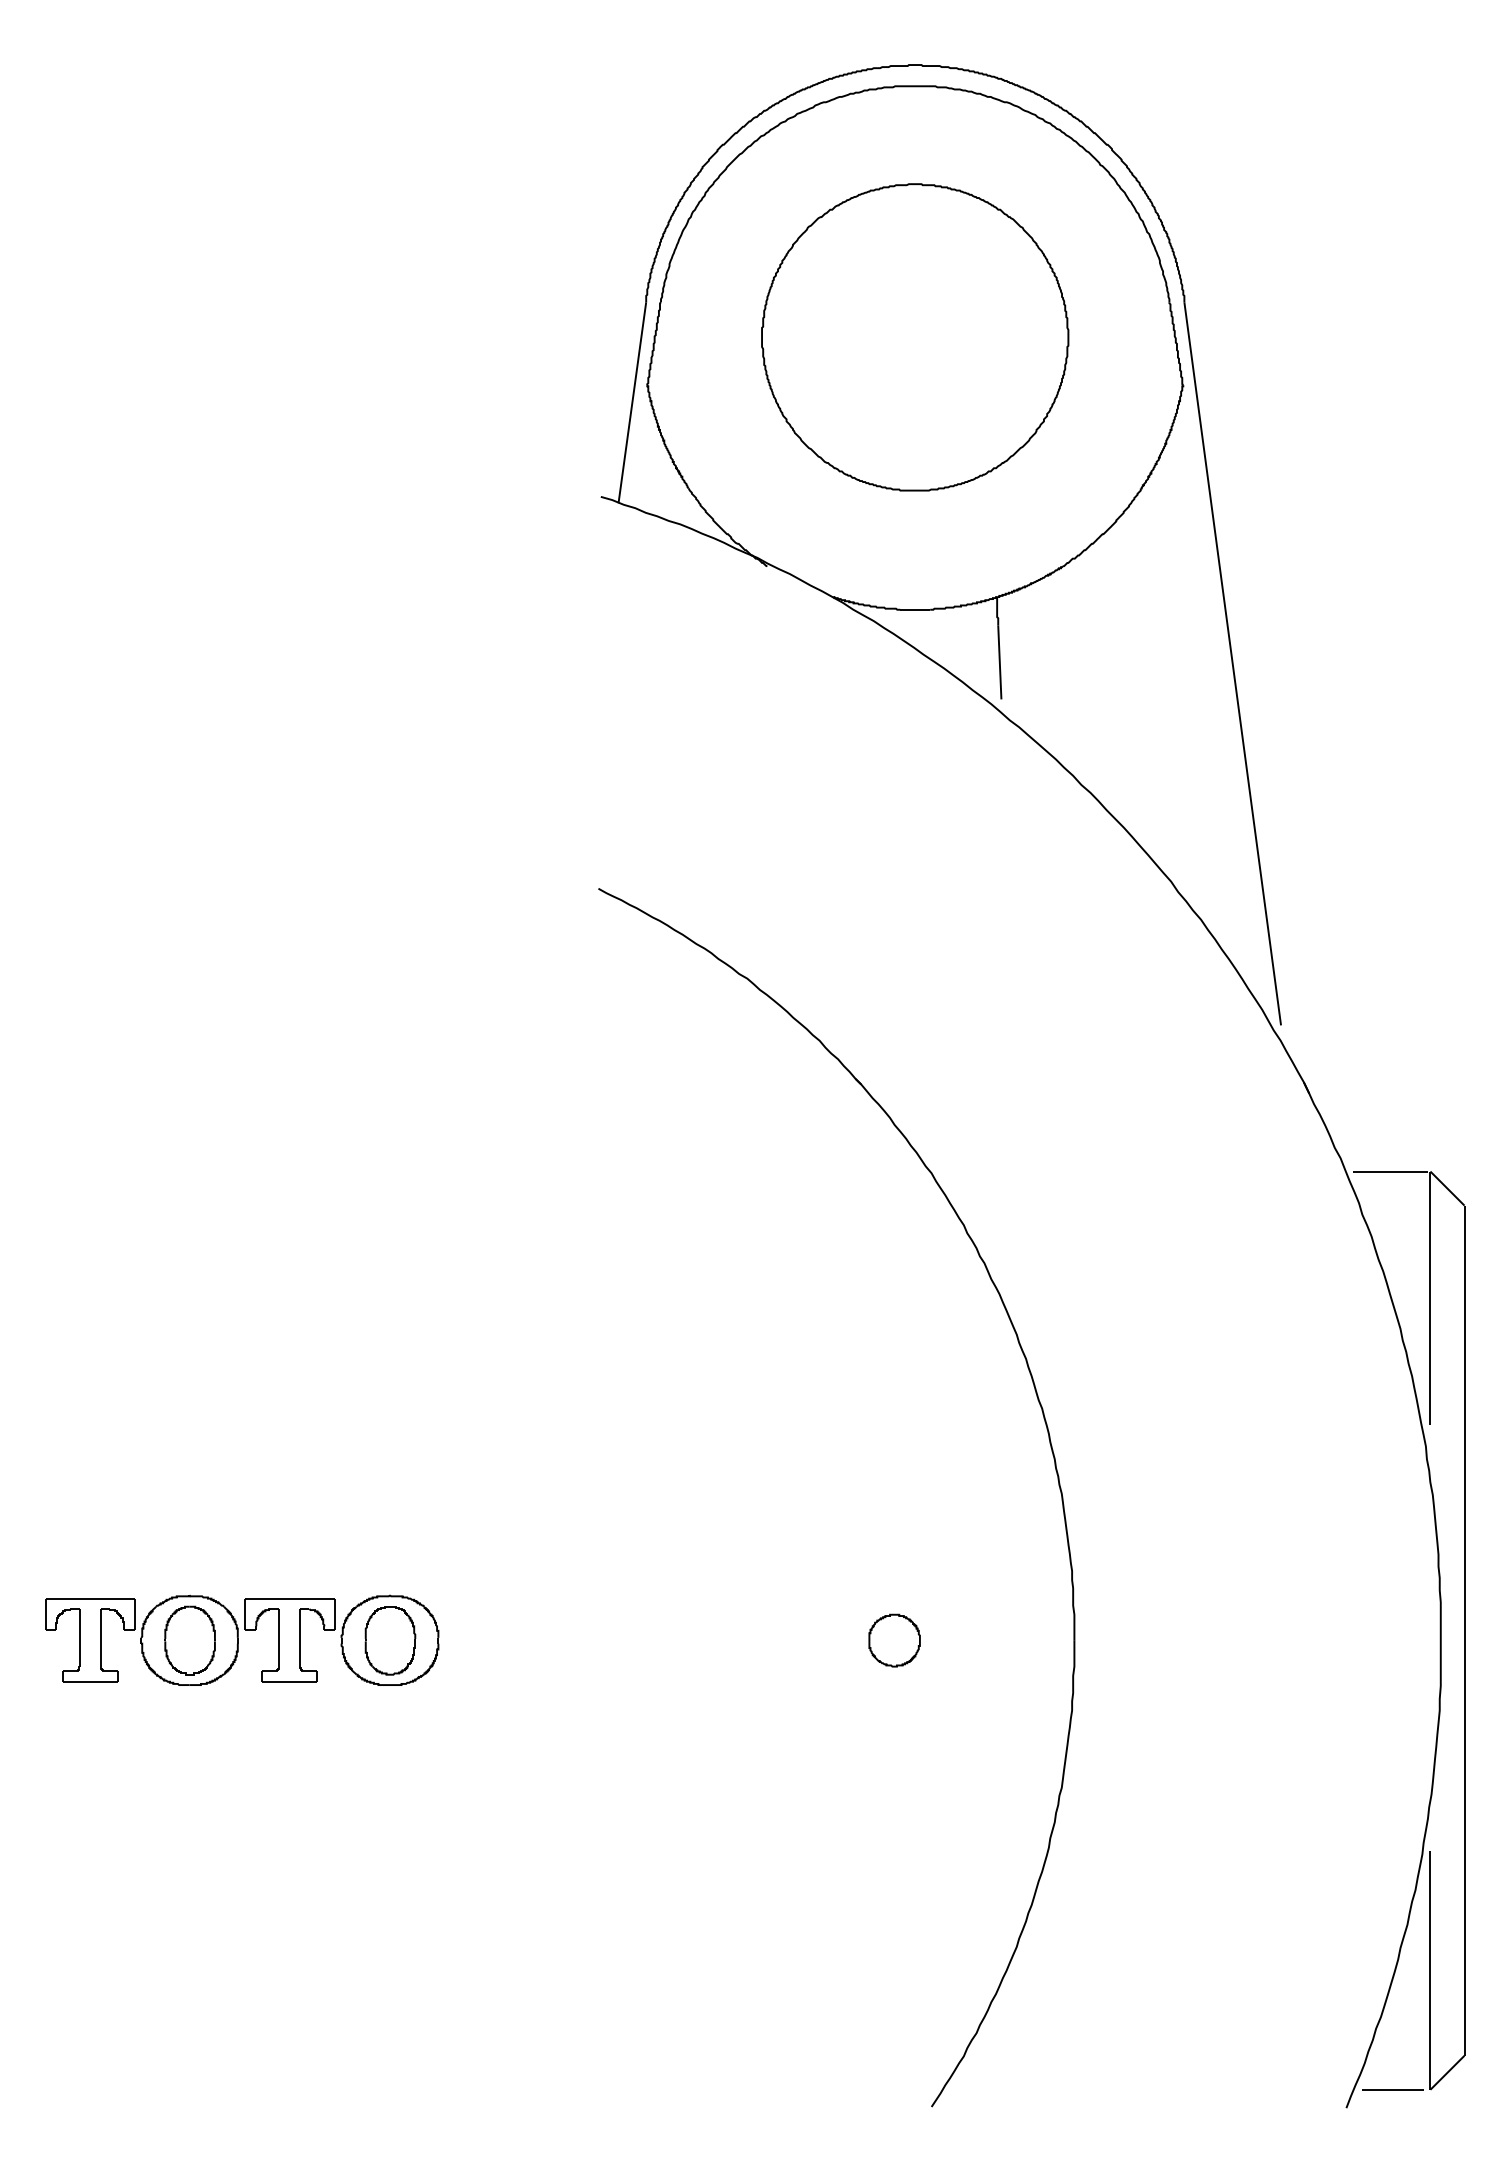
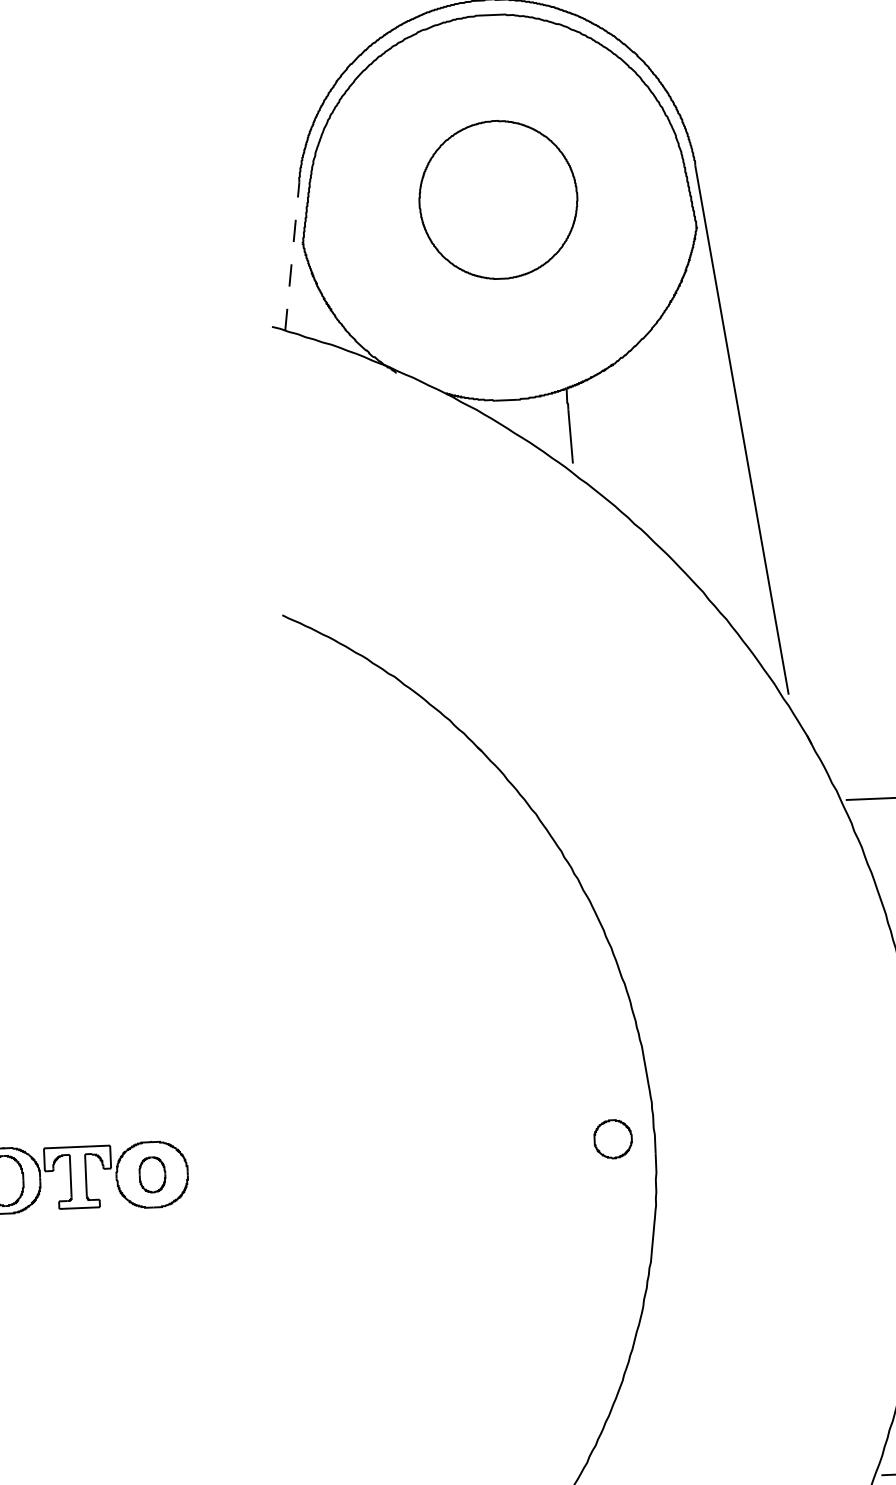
part: (915, 337) -> (498, 199), size x0.7
line: (632, 402) -> (292, 256), solid -> dashed
part: (390, 1640) -> (152, 1174), size x0.7
part: (894, 1640) -> (613, 1139), moved

